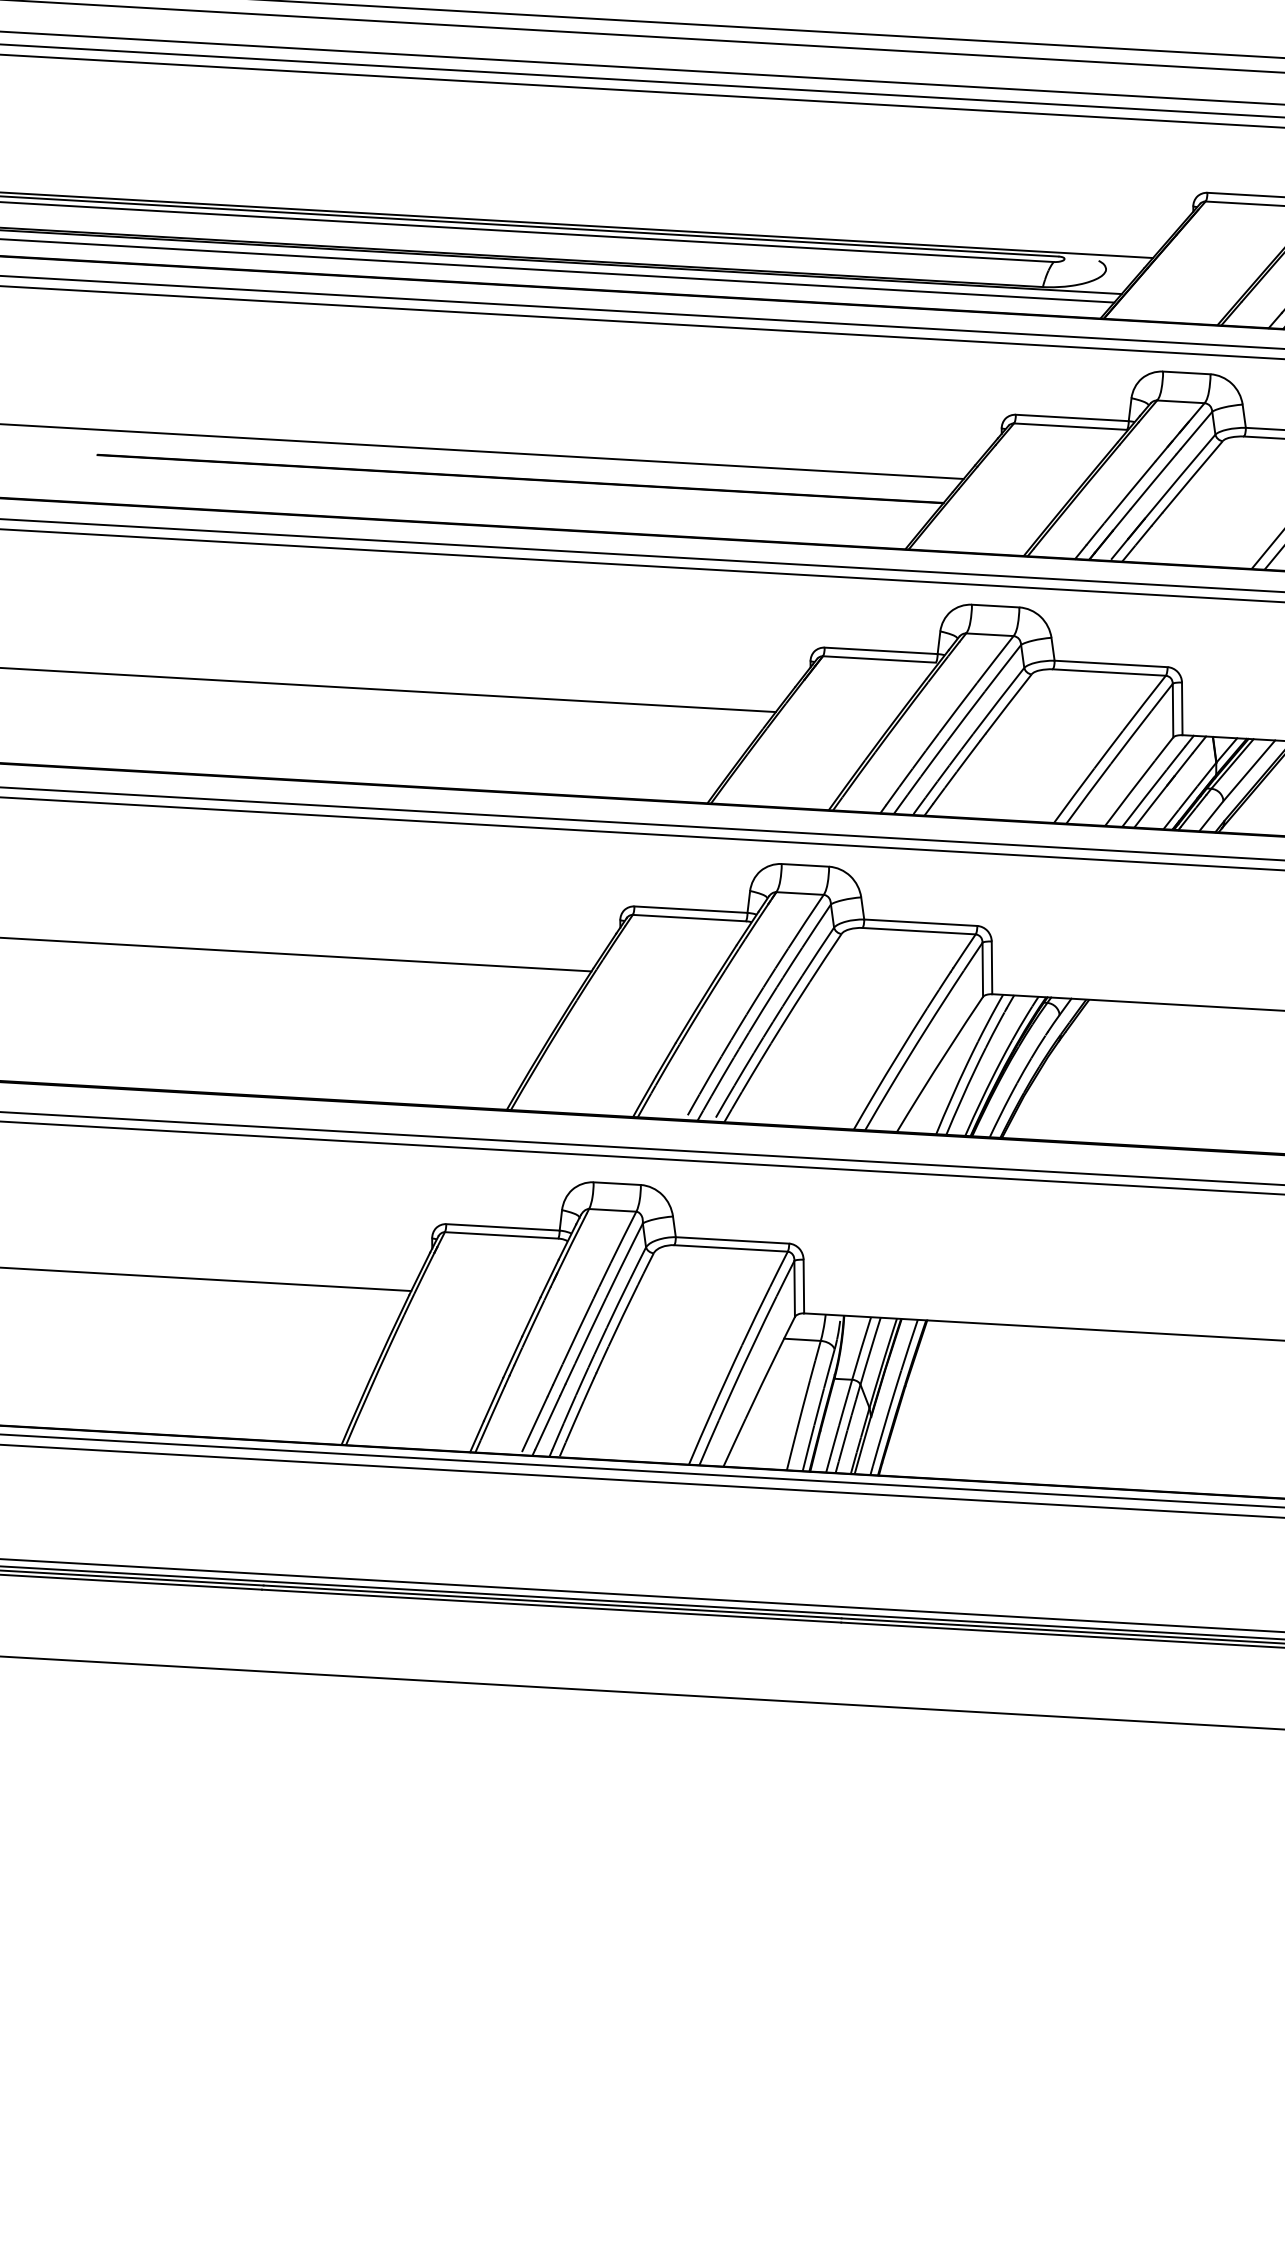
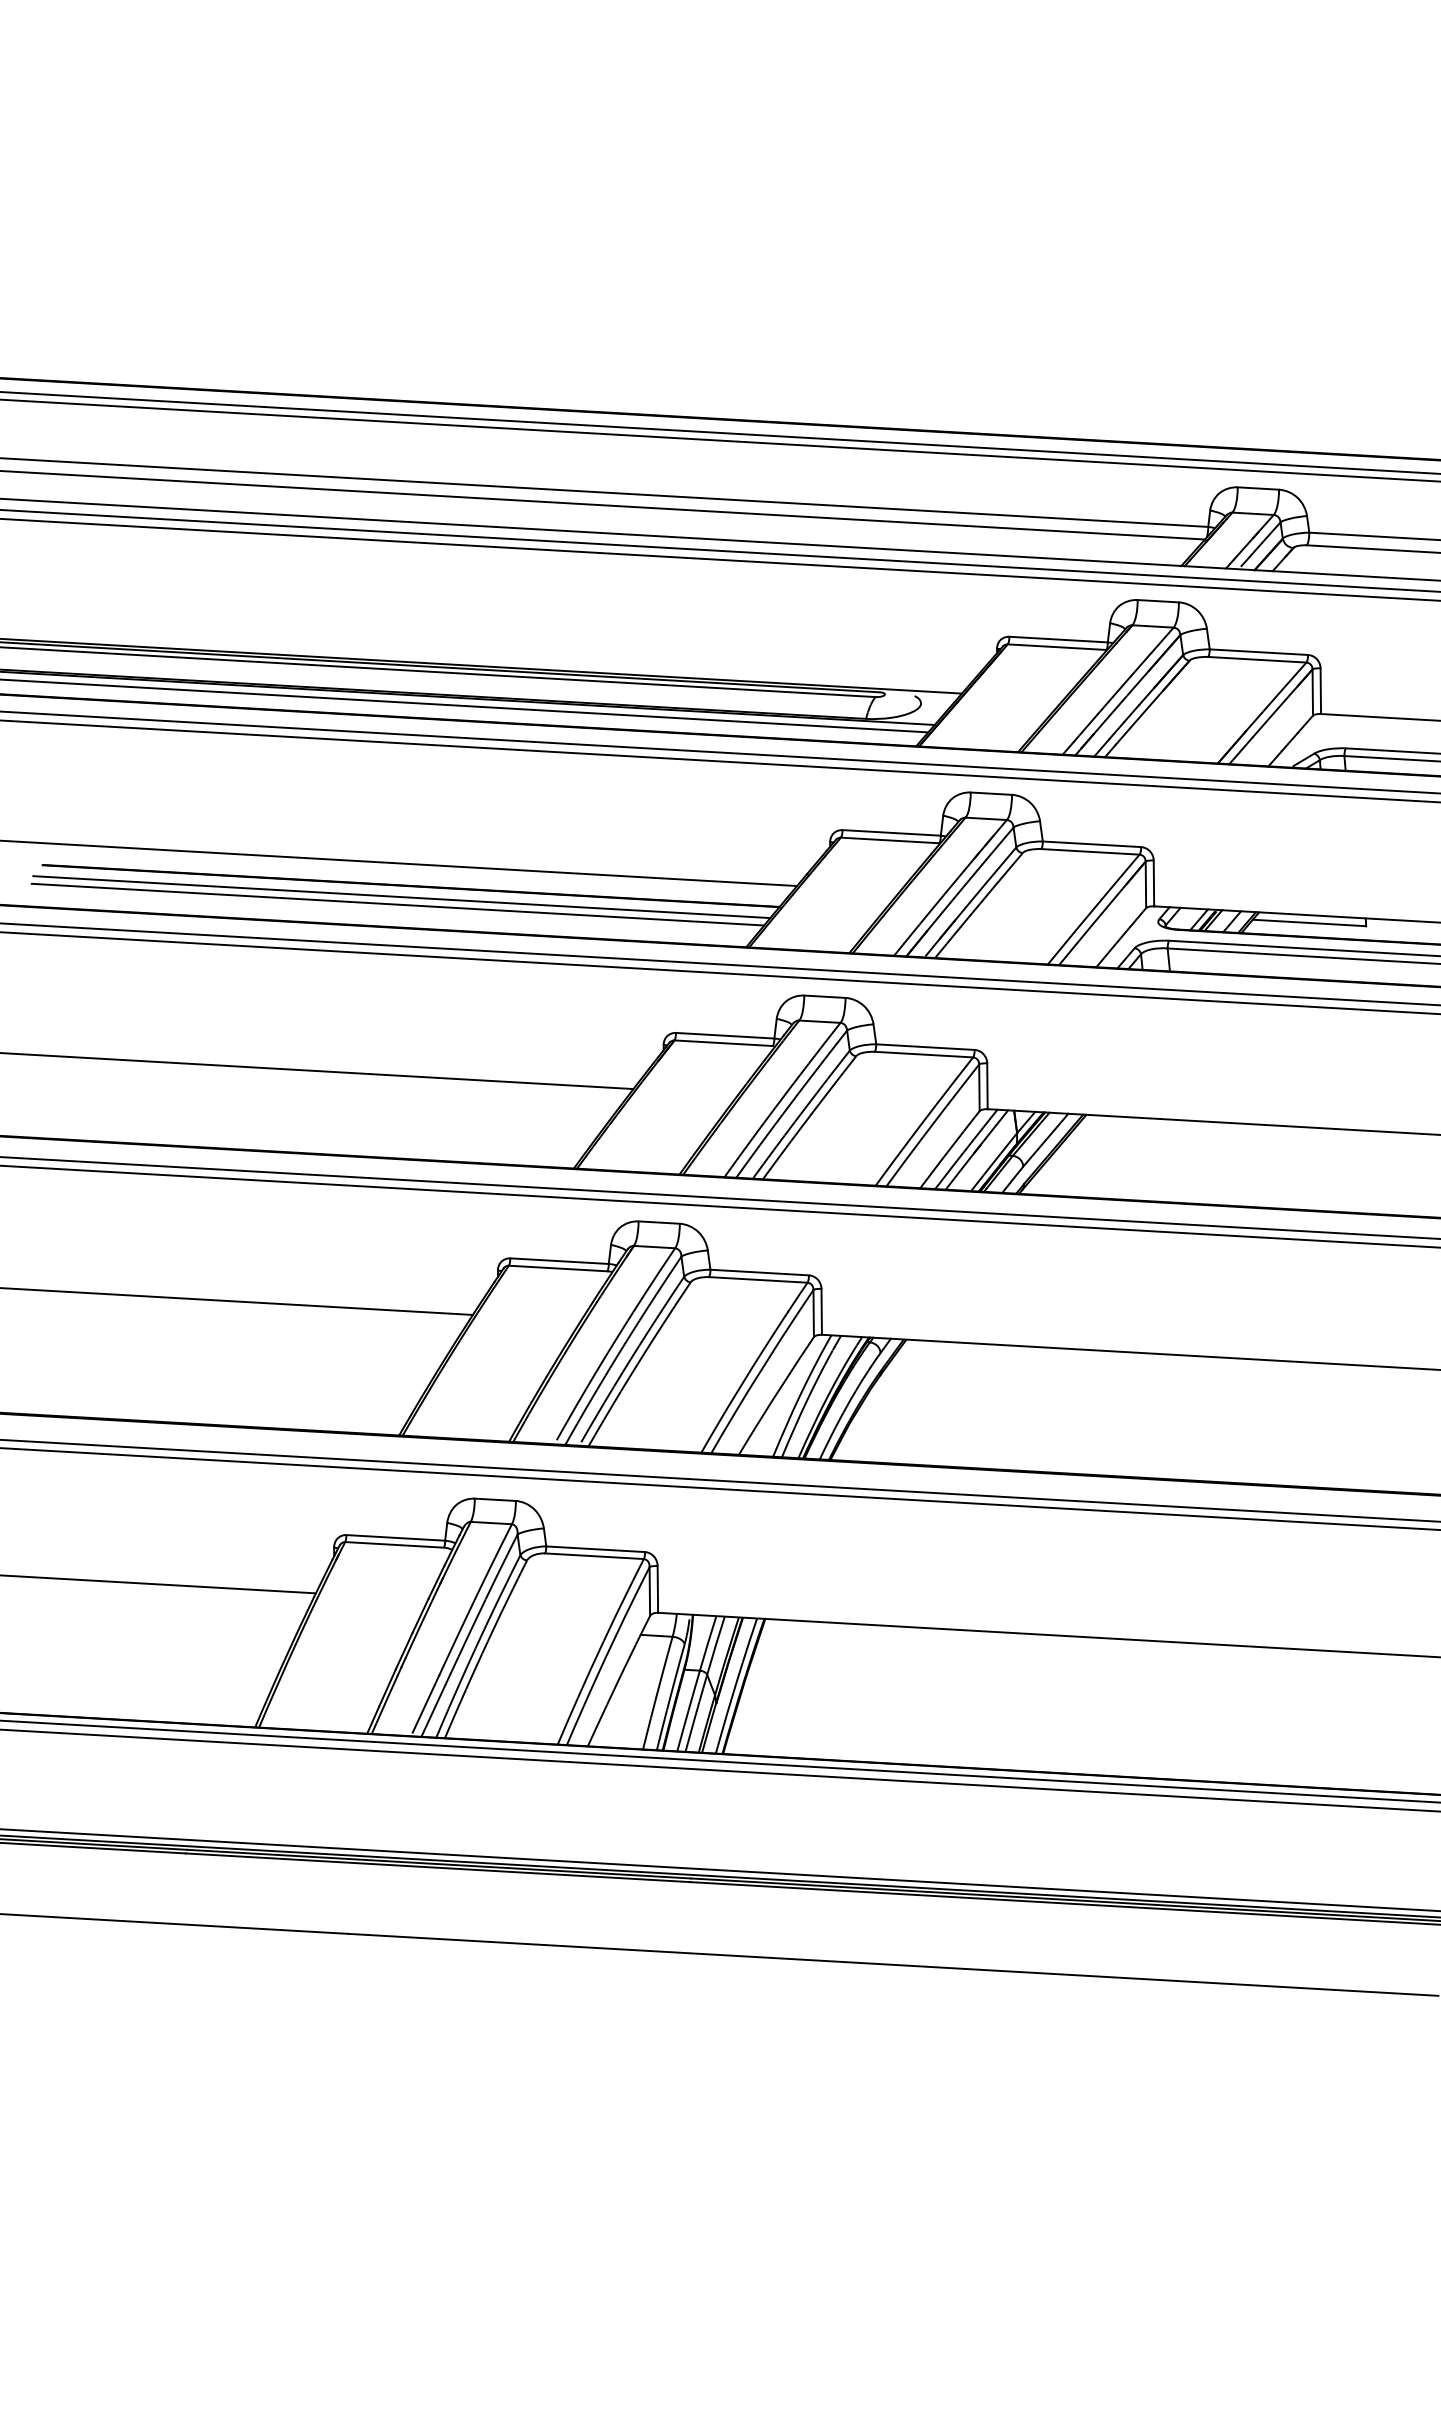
line: (509, 492) -> (401, 897), added
line: (504, 500) -> (397, 904), added

